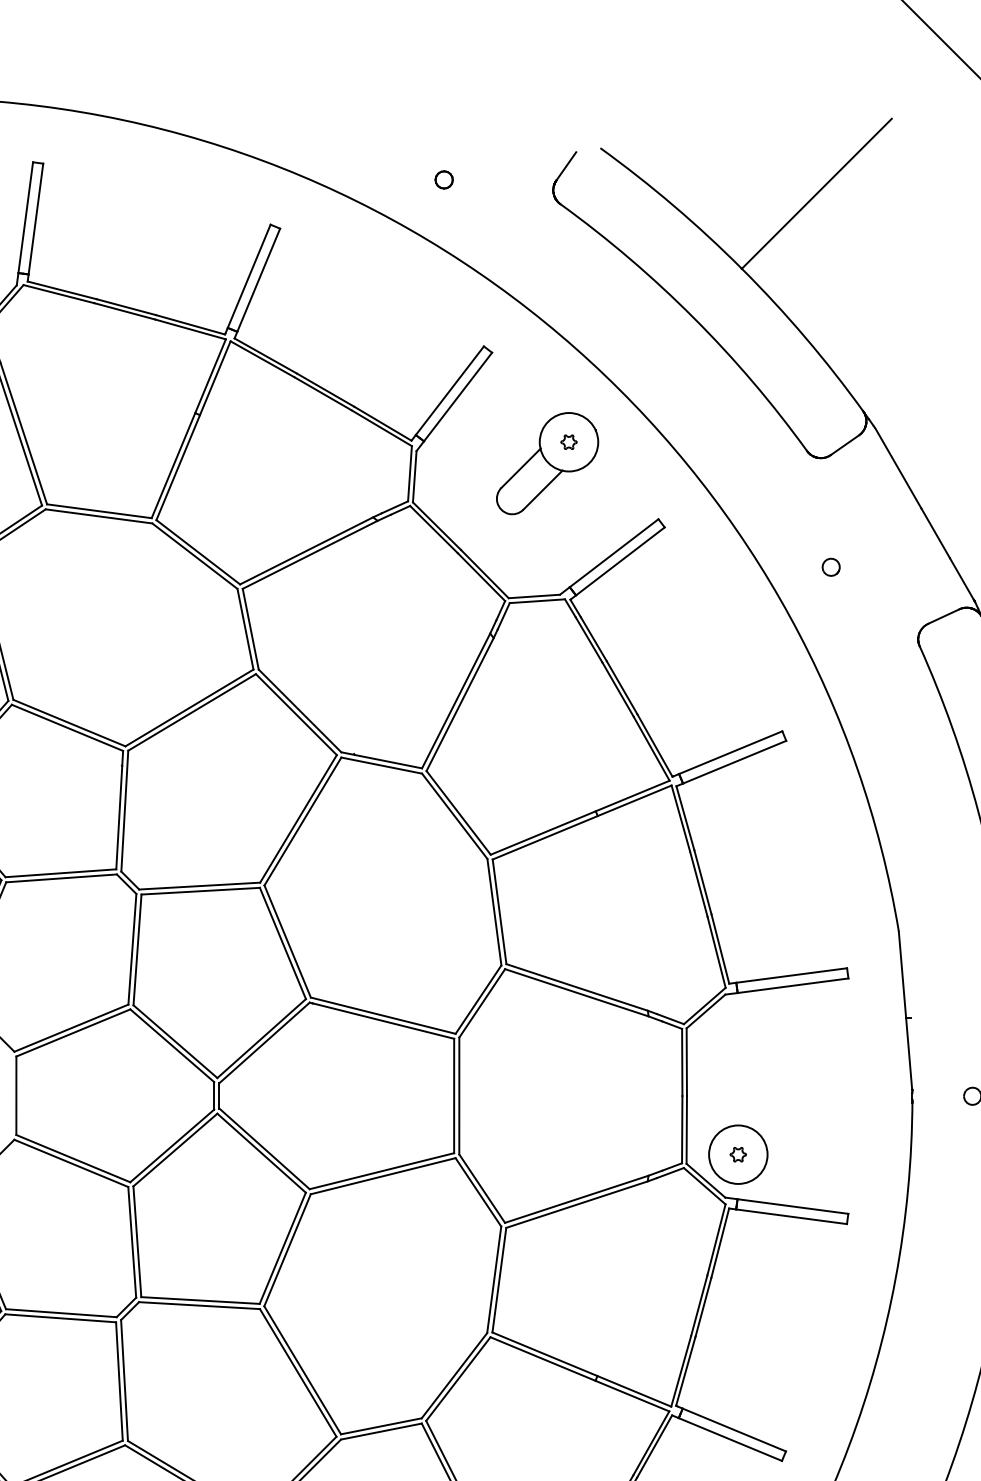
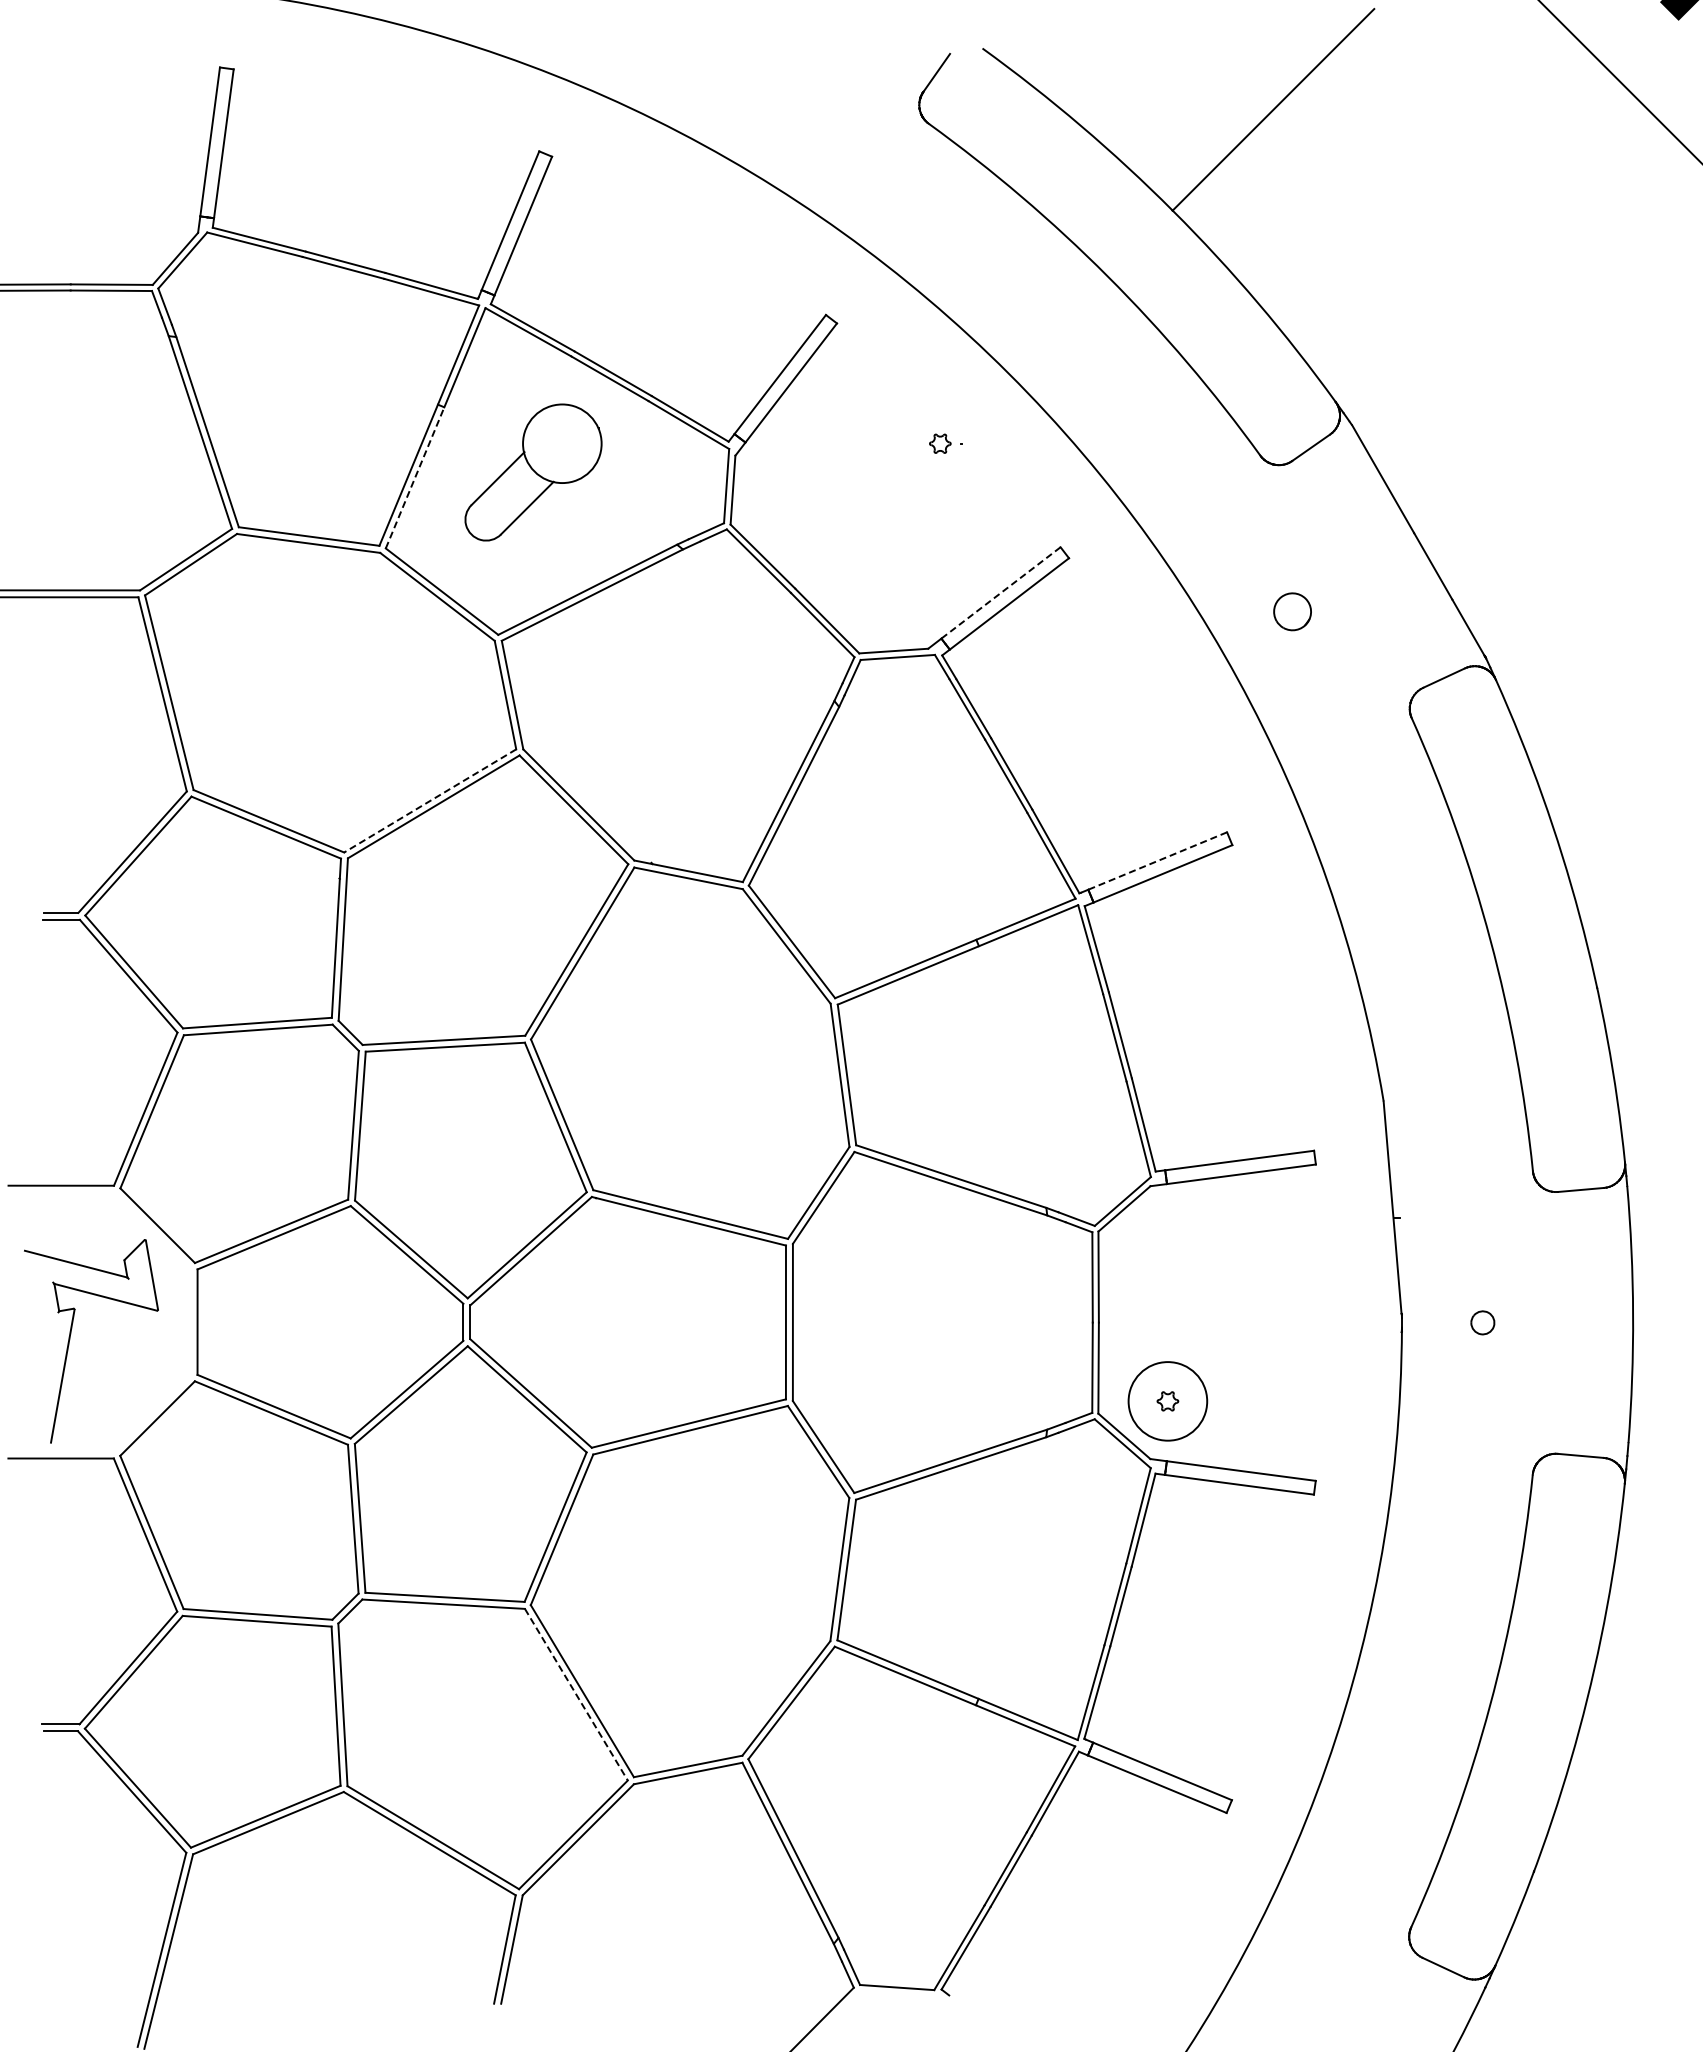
part: (444, 179) -> (772, 90), removed
part: (547, 463) -> (533, 472), moved
line: (178, 467) -> (415, 477), solid -> dashed
line: (613, 553) -> (1000, 593), solid -> dashed
part: (831, 567) -> (1292, 611), size x1.6
line: (188, 708) -> (429, 801), solid -> dashed
line: (730, 753) -> (1157, 861), solid -> dashed
line: (298, 1373) -> (576, 1695), solid -> dashed

